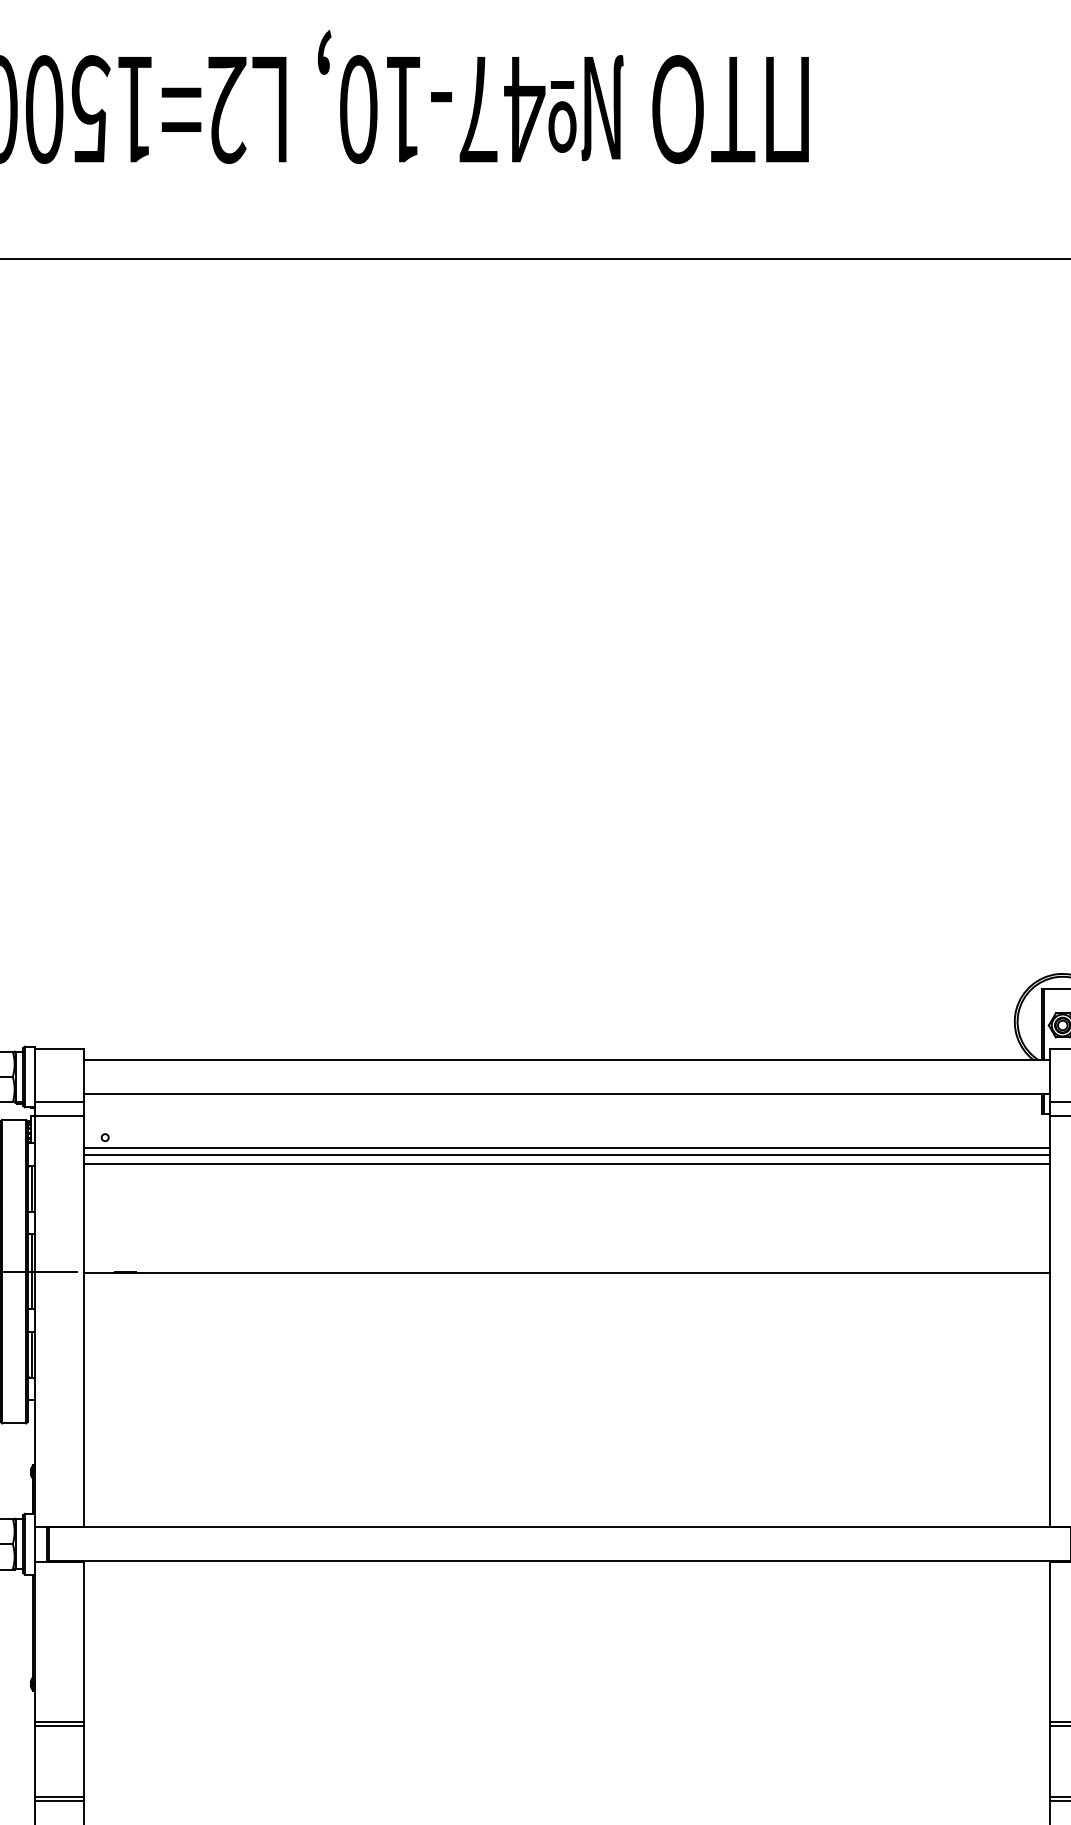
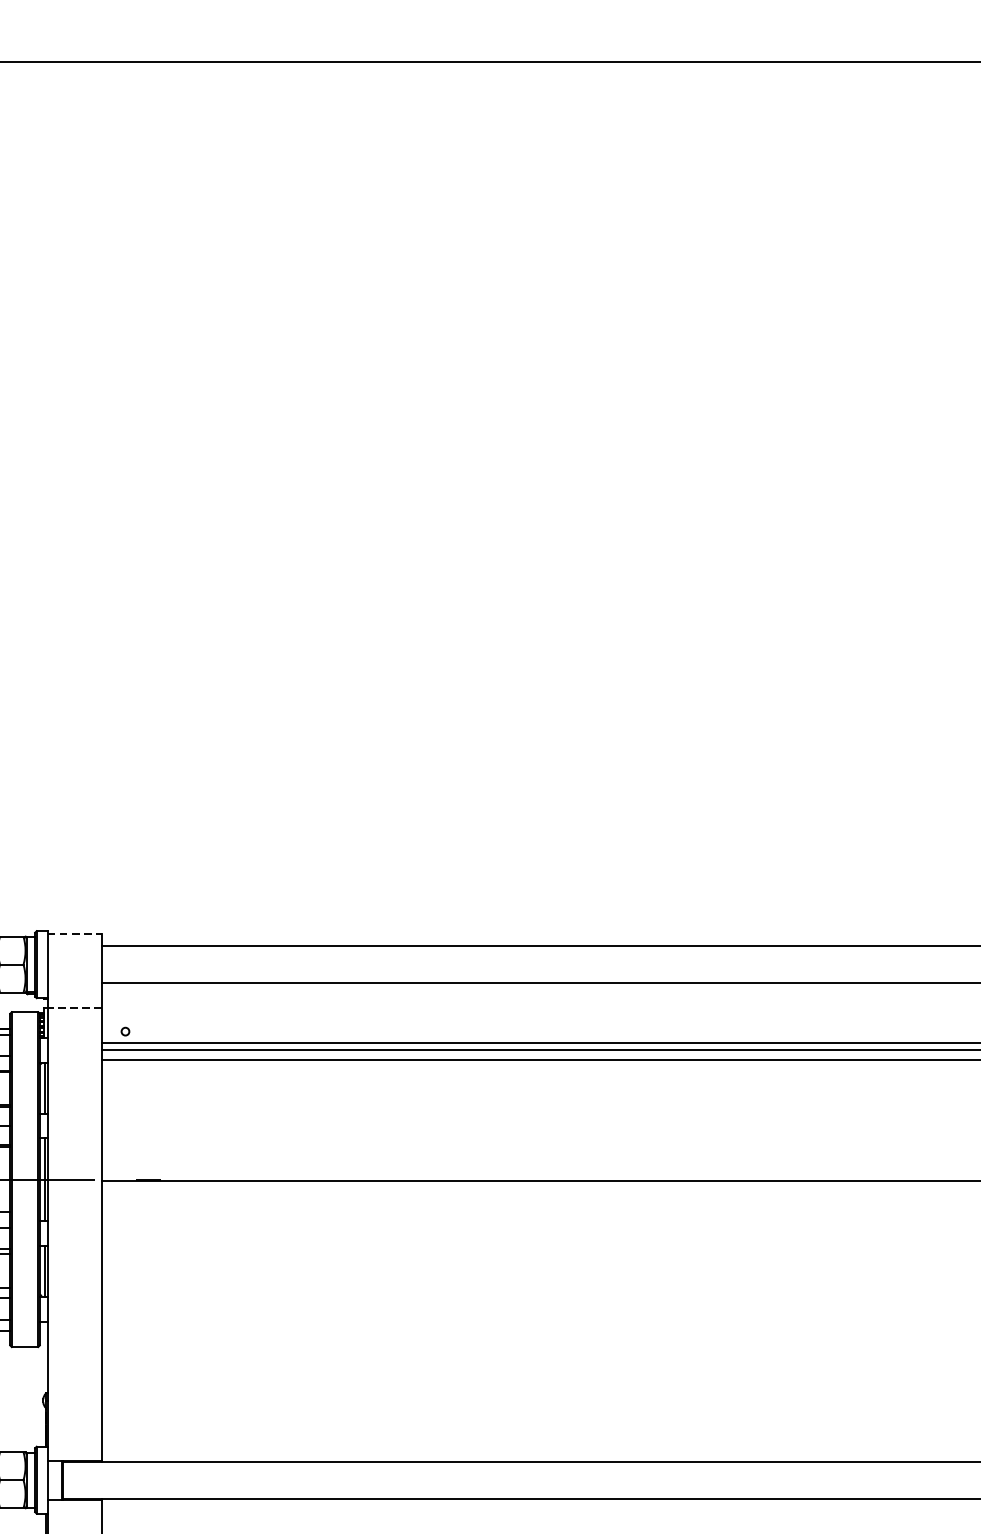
line: (59, 1048) -> (75, 933), solid -> dashed
line: (59, 1102) -> (75, 992), removed
line: (59, 1116) -> (75, 1008), solid -> dashed

